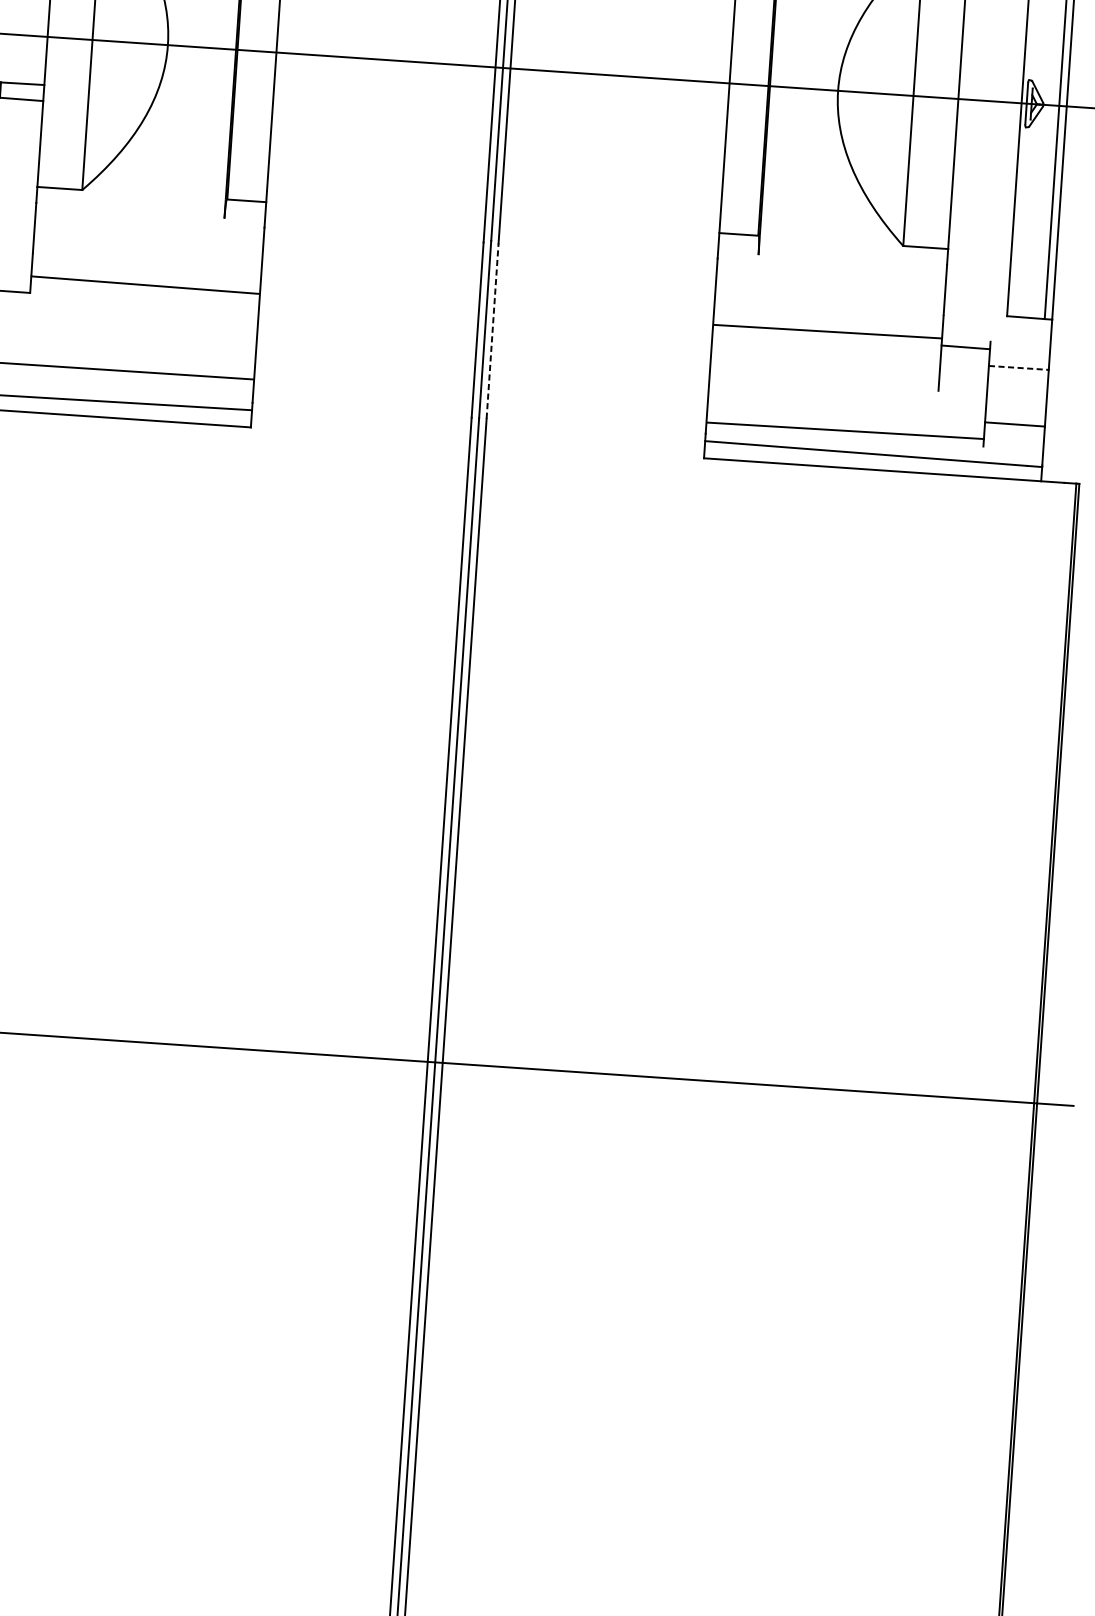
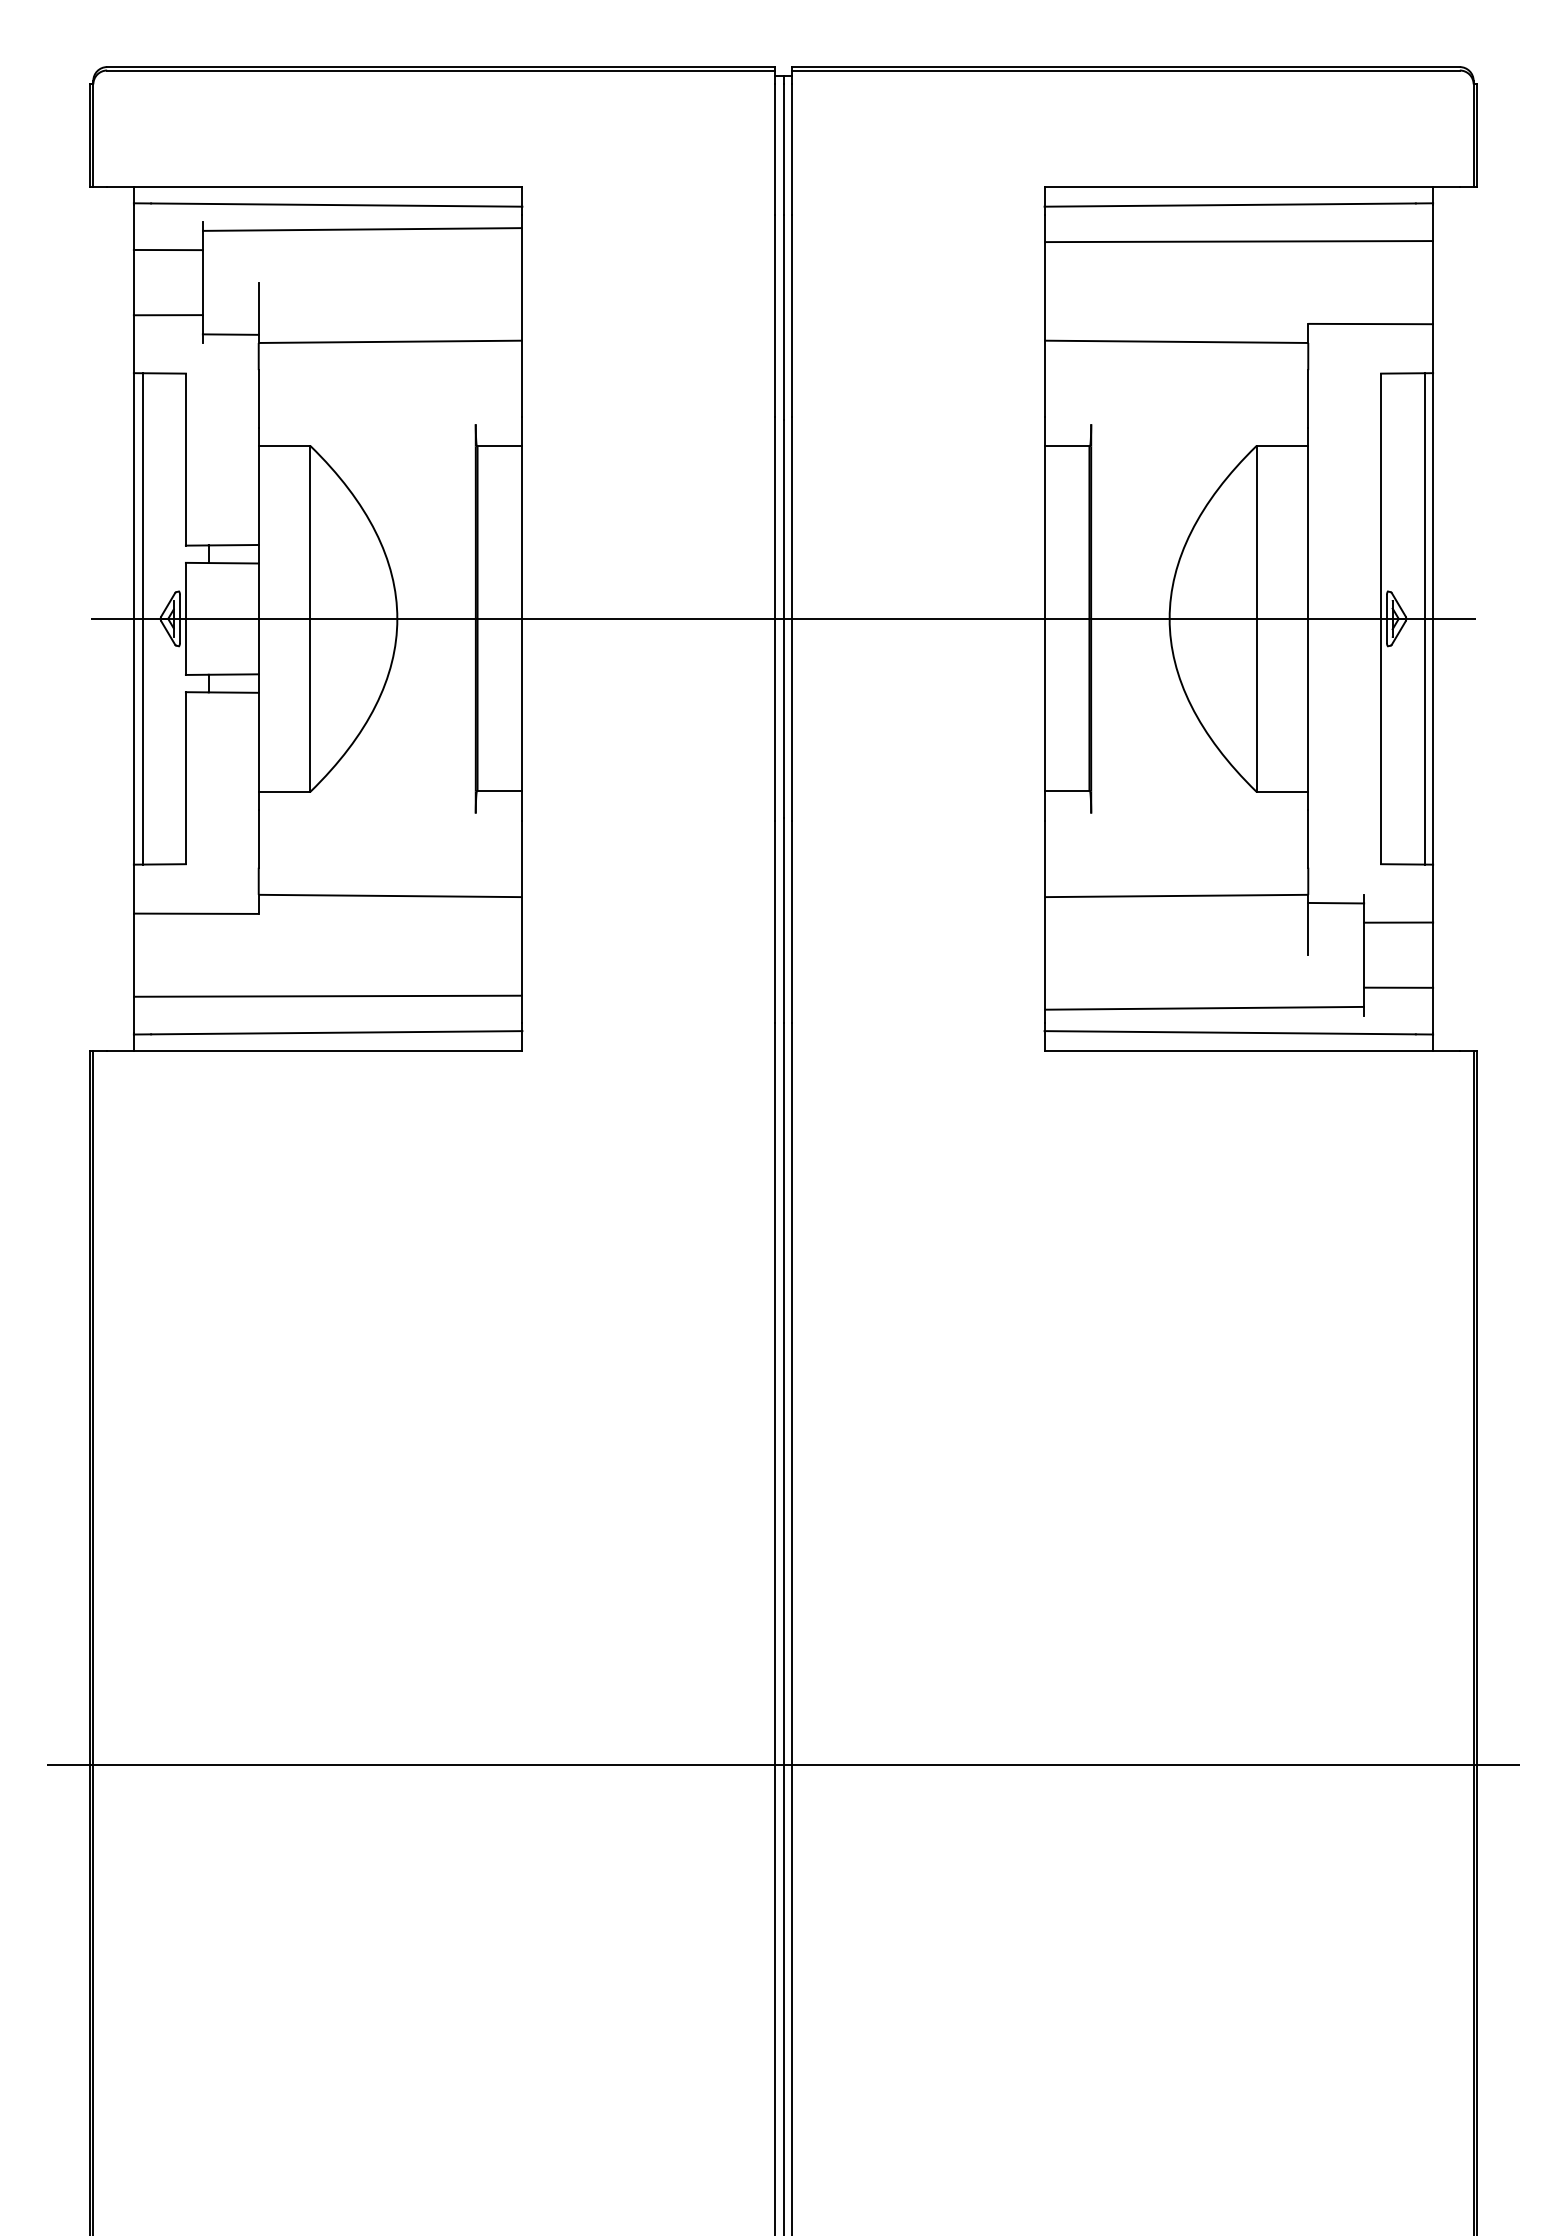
line: (492, 331) -> (792, 921), dashed -> solid
line: (1019, 367) -> (1399, 922), dashed -> solid

